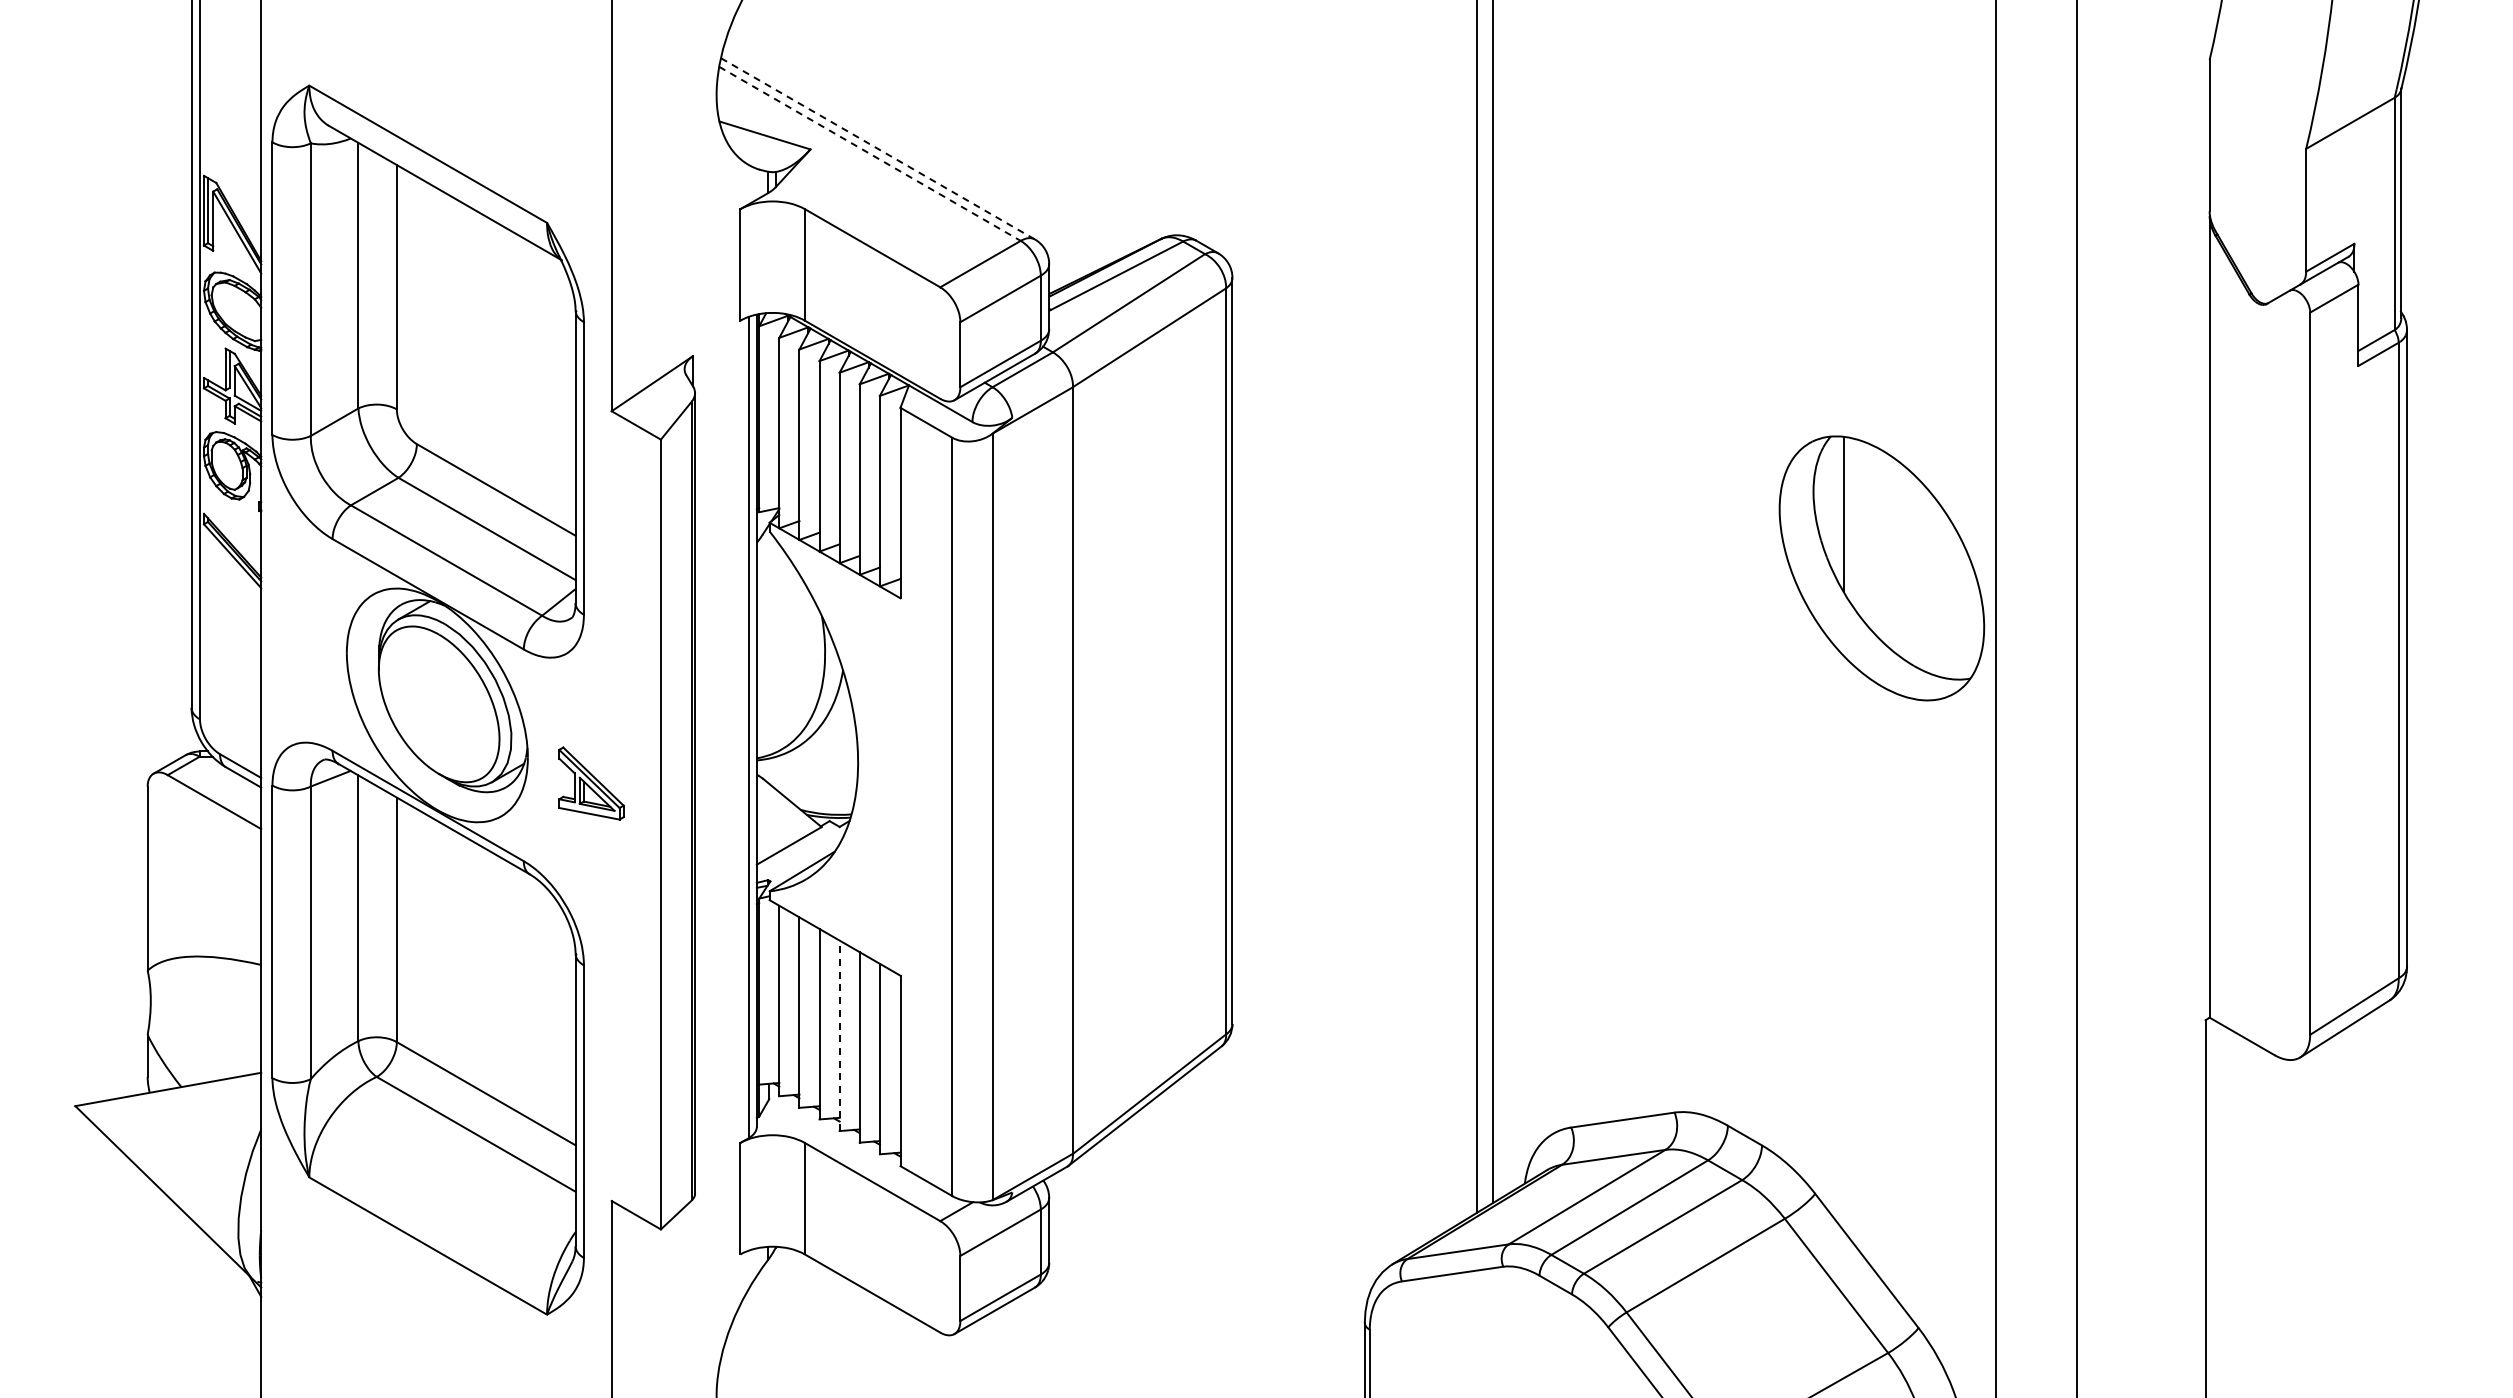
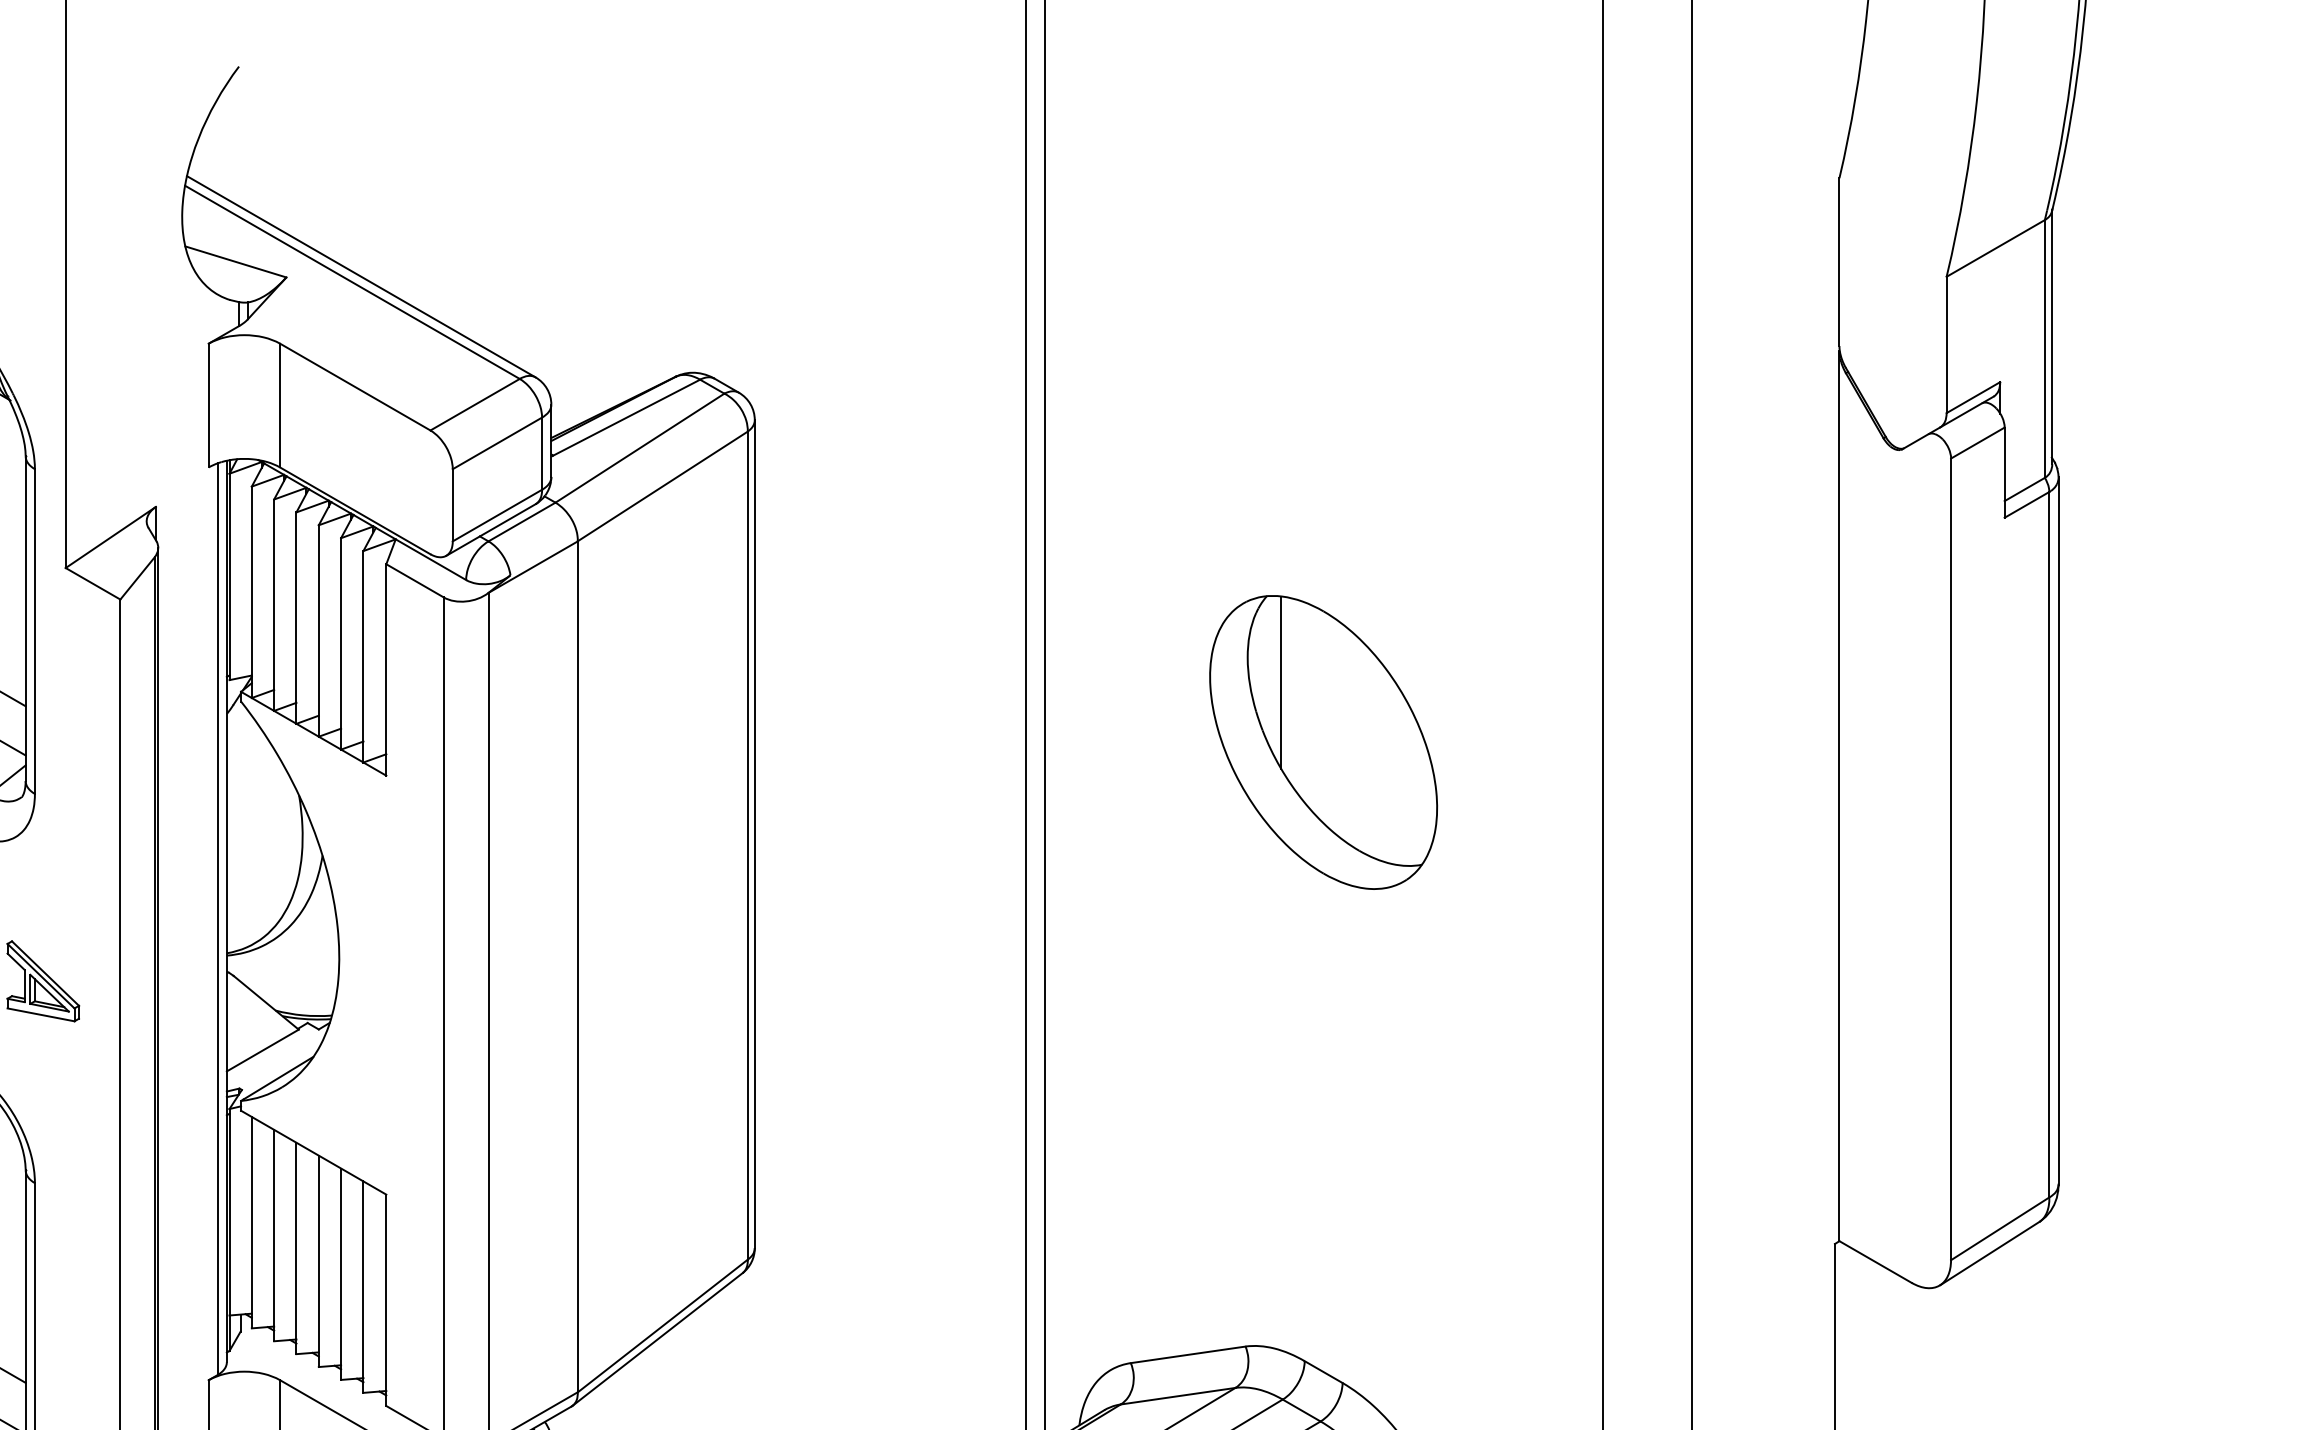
line: (878, 149) -> (361, 277), dashed -> solid
line: (870, 154) -> (353, 283), dashed -> solid
part: (1881, 568) -> (1323, 742), moved
line: (839, 1035) -> (318, 1260), dashed -> solid

